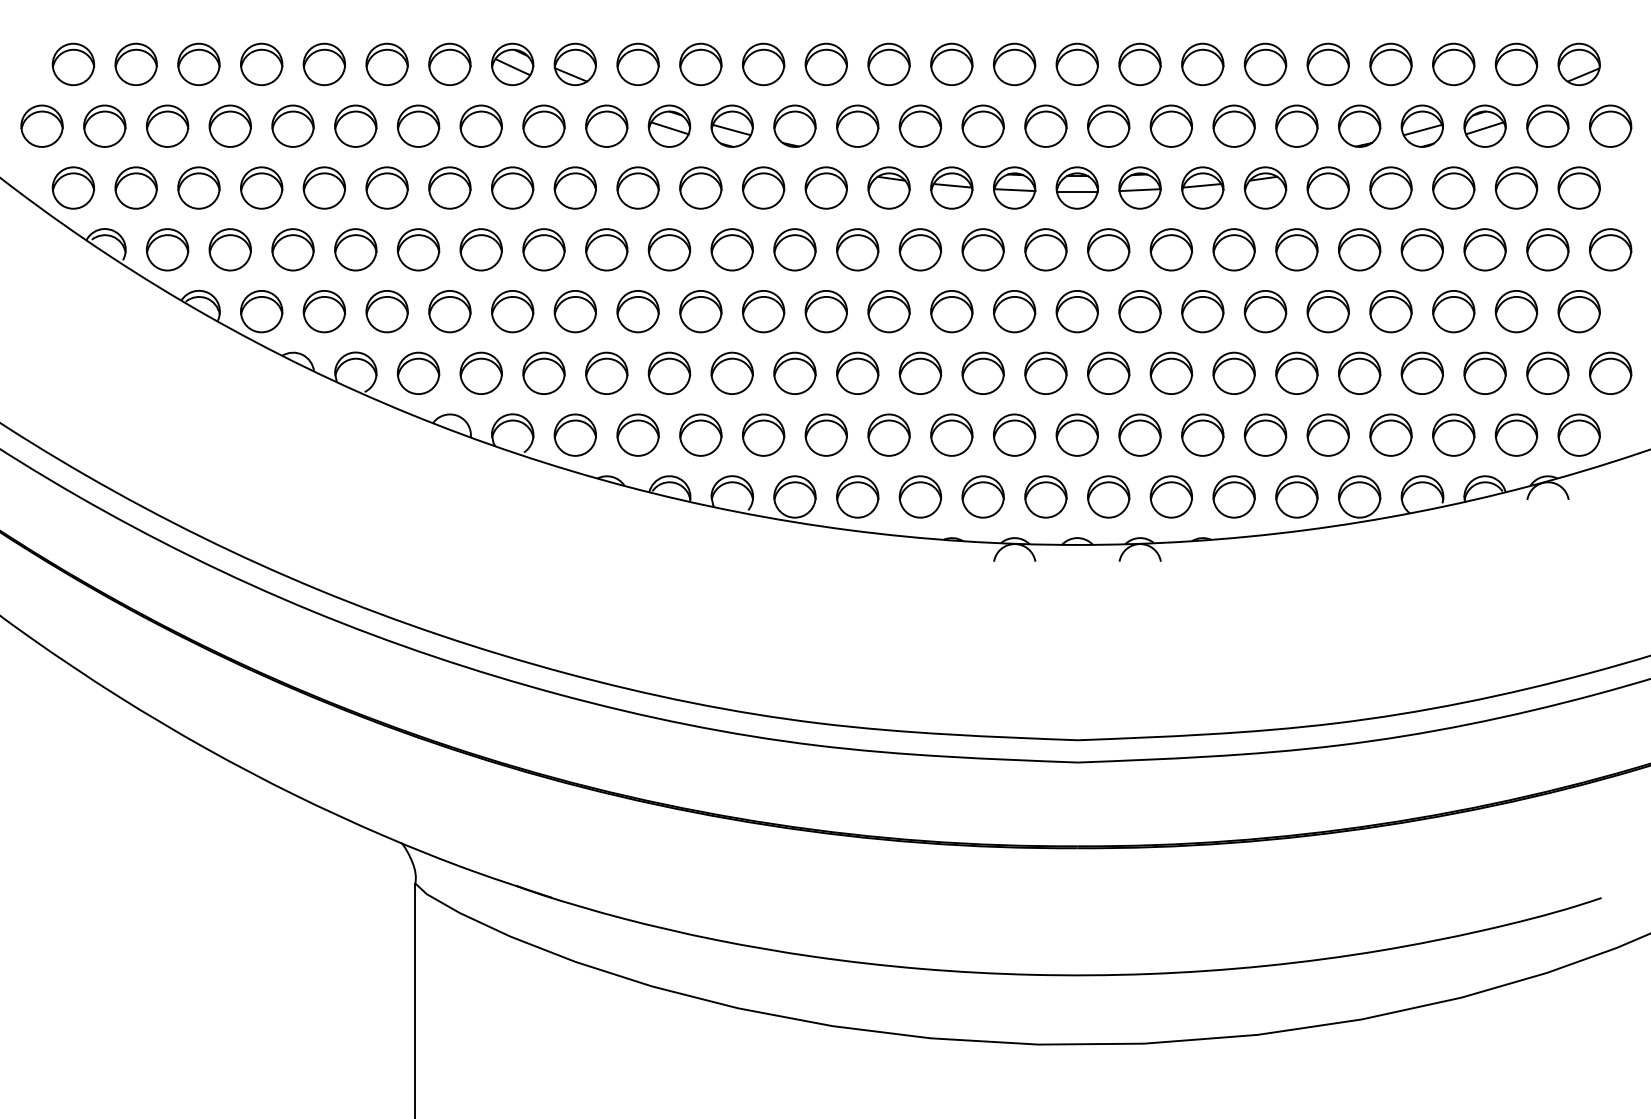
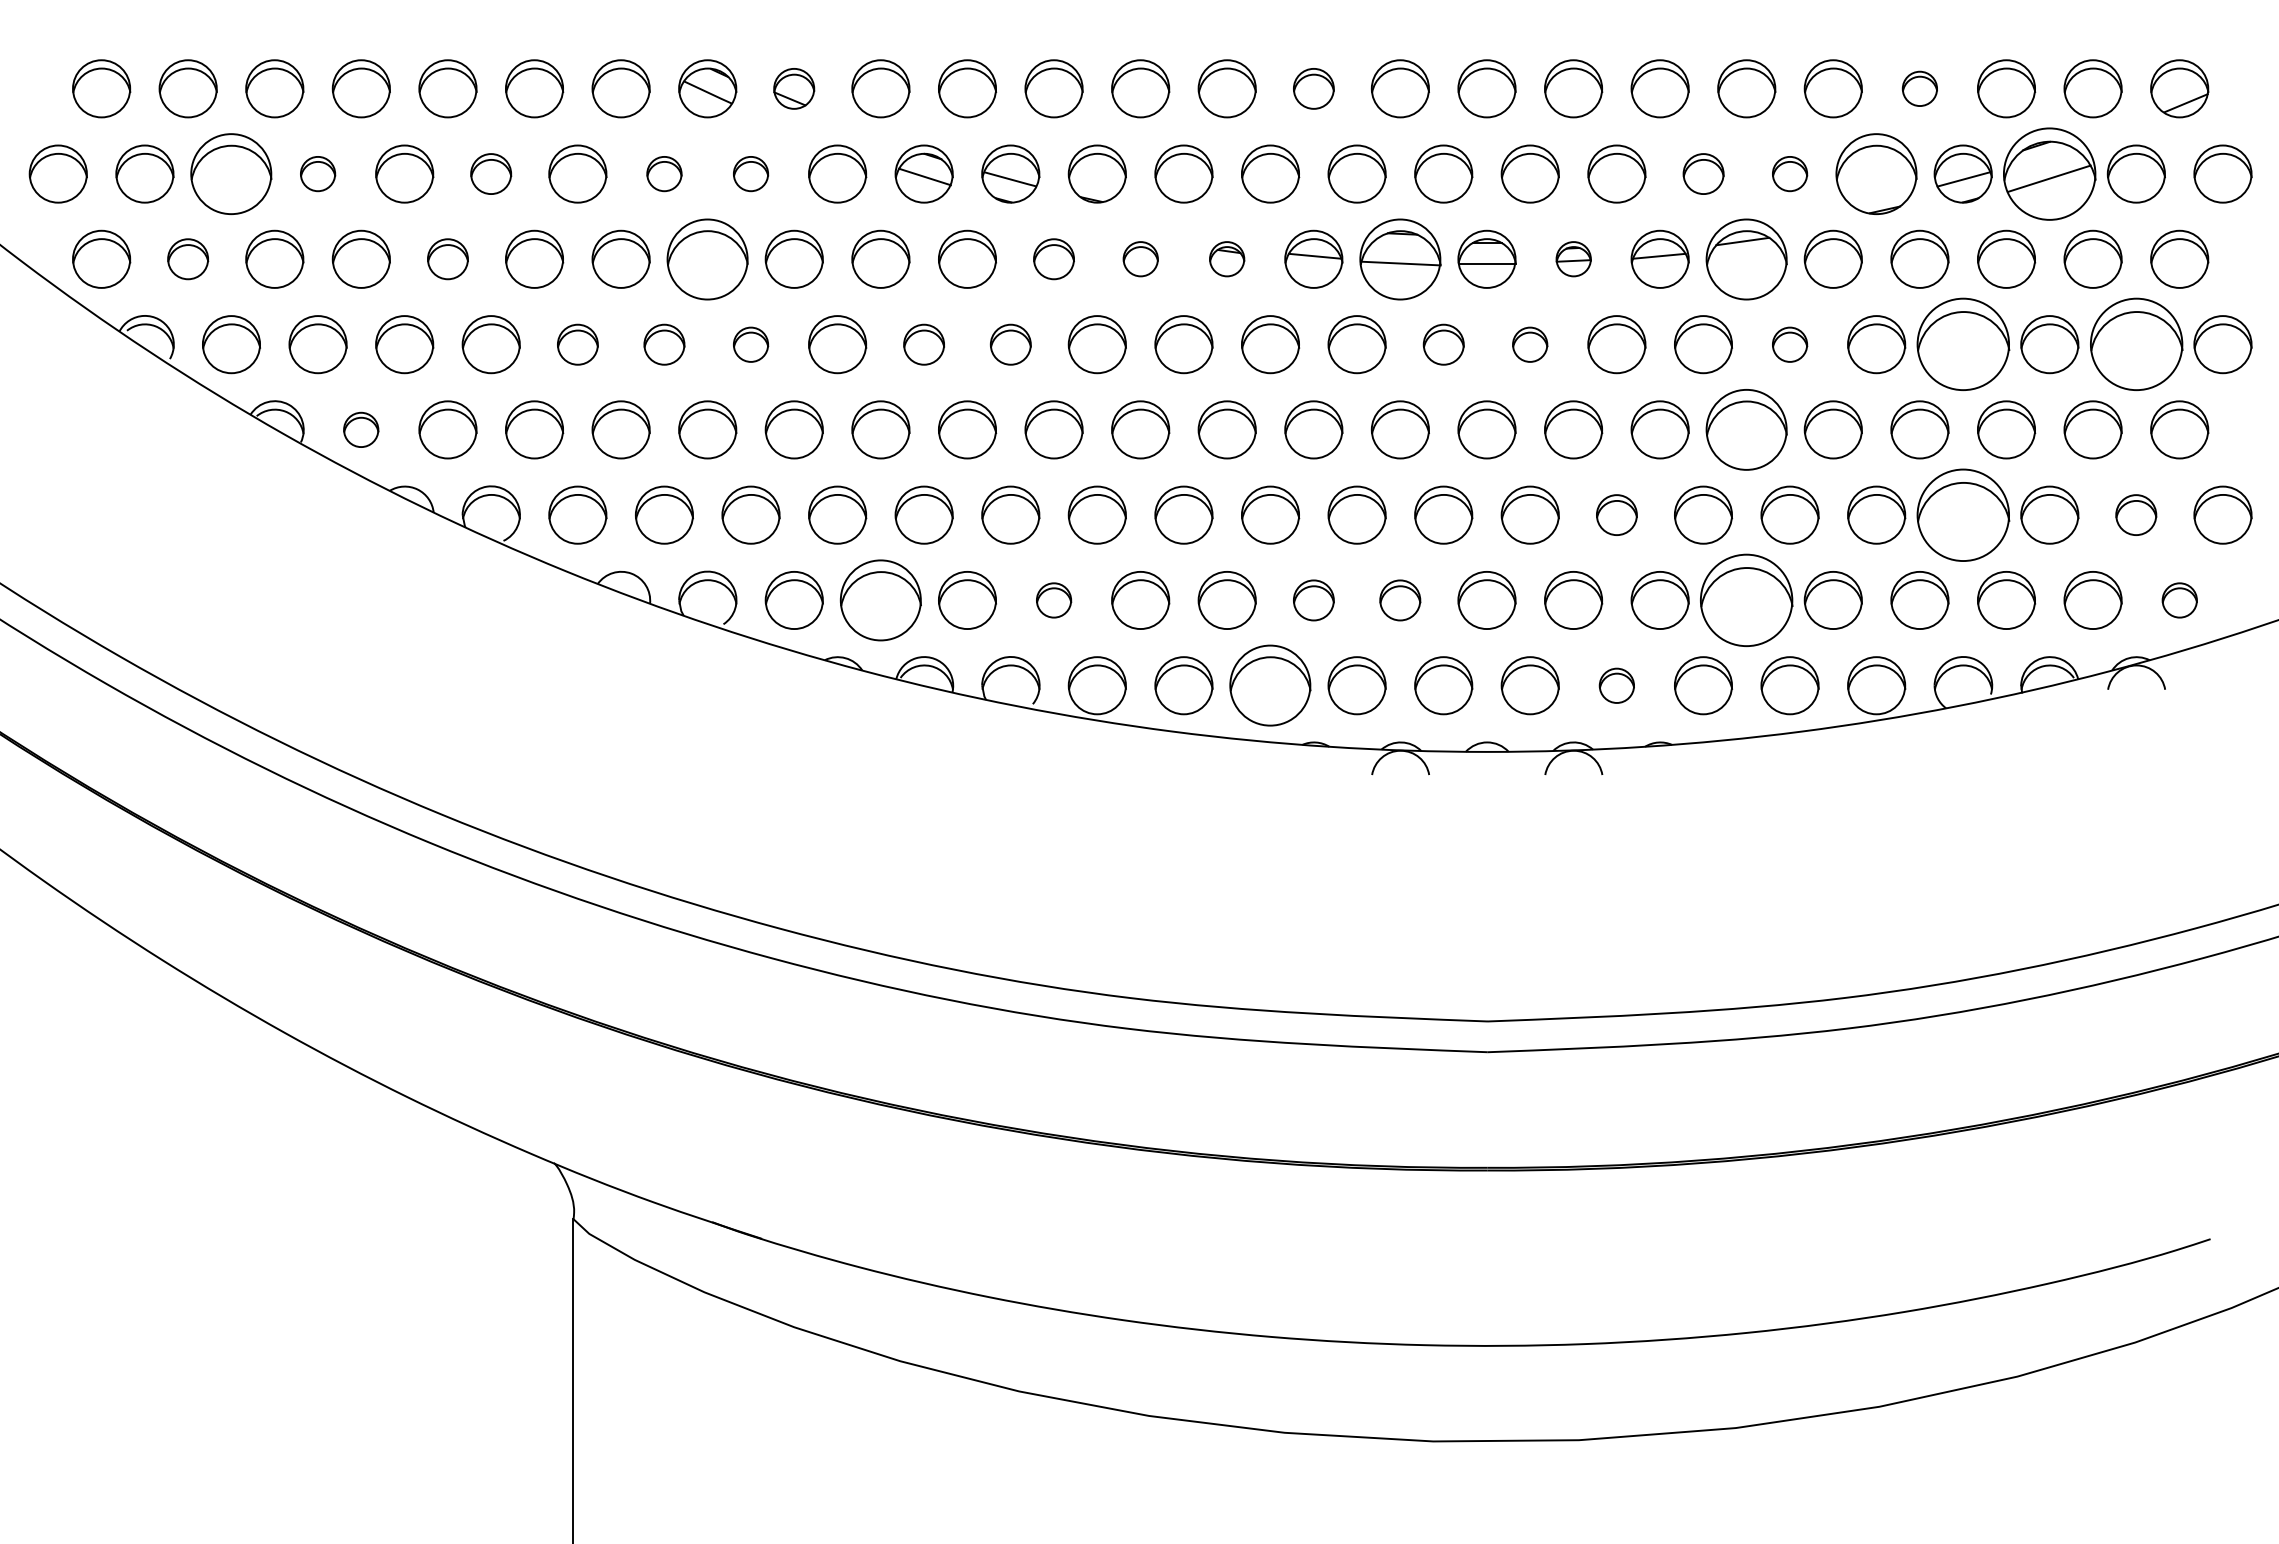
part: (574, 64) -> (793, 88), size x0.7
part: (951, 64) -> (1313, 88), size x0.7
part: (1390, 64) -> (1919, 88), size x0.6
part: (167, 125) -> (231, 173), size x1.4
part: (229, 125) -> (317, 173), size x0.6
part: (355, 125) -> (490, 173), size x0.7
part: (481, 125) -> (664, 173), size x0.6
part: (543, 125) -> (750, 173), size x0.6
part: (1234, 125) -> (1703, 173), size x0.7
part: (1296, 125) -> (1789, 173), size x0.6
part: (1359, 125) -> (1876, 173), size x1.4
part: (1484, 125) -> (2049, 173), size x1.6
part: (135, 187) -> (187, 258), size x0.7
part: (324, 187) -> (447, 258), size x0.7
part: (512, 187) -> (707, 258), size x1.4
part: (763, 187) -> (1053, 258), size x0.7
part: (826, 187) -> (1140, 258), size x0.6
part: (888, 187) -> (1226, 258), size x0.6
part: (1014, 187) -> (1400, 258), size x1.4
part: (1139, 187) -> (1573, 258), size x0.6
part: (1265, 187) -> (1746, 258), size x1.4
part: (418, 249) -> (577, 344), size x0.7
part: (481, 249) -> (664, 344), size x0.7
part: (543, 249) -> (750, 344), size x0.6
part: (668, 249) -> (923, 344), size x0.7
part: (732, 249) -> (1010, 344), size x0.7
part: (1045, 249) -> (1443, 344), size x0.7
part: (1108, 249) -> (1529, 344), size x0.6
part: (1296, 249) -> (1789, 344), size x0.6
part: (1421, 249) -> (1962, 344), size x1.6
part: (1547, 249) -> (2135, 344), size x1.6
part: (261, 311) -> (360, 429), size x0.6
part: (1265, 311) -> (1746, 429), size x1.4
part: (1171, 372) -> (1616, 514), size x0.7
part: (1421, 372) -> (1962, 514), size x1.6
part: (1547, 372) -> (2135, 514), size x0.7
part: (637, 435) -> (880, 600), size x1.4
part: (763, 435) -> (1053, 600), size x0.6
part: (951, 435) -> (1313, 600), size x0.7
part: (1013, 435) -> (1399, 600), size x0.7
part: (1265, 435) -> (1746, 600), size x1.6
part: (1579, 435) -> (2179, 600), size x0.6
part: (920, 496) -> (1270, 685), size x1.4
part: (1171, 496) -> (1616, 685), size x0.6

